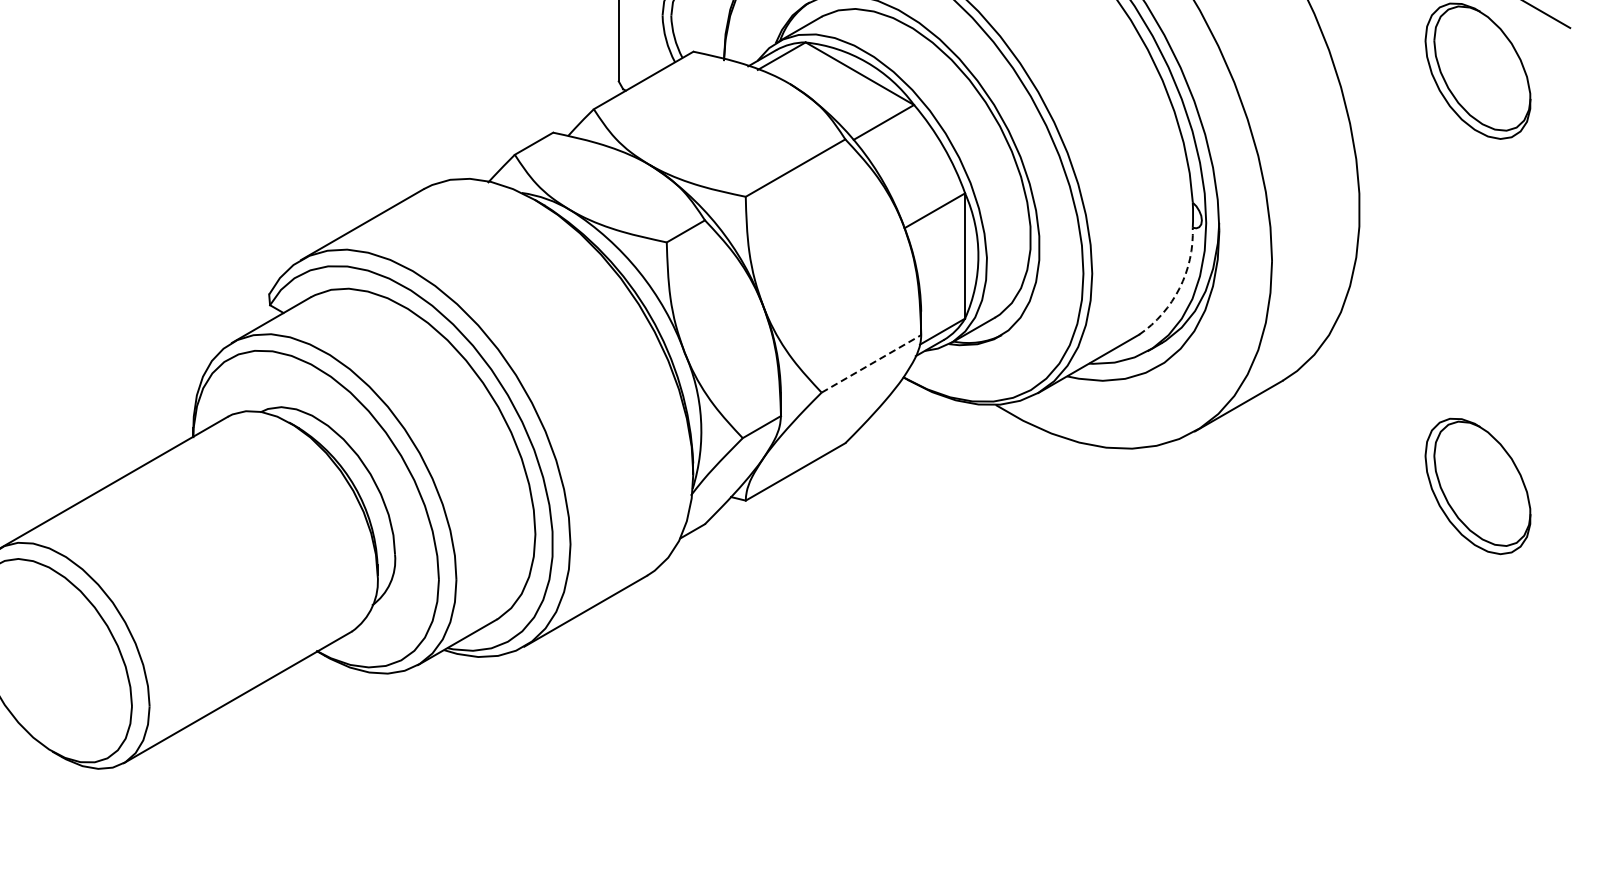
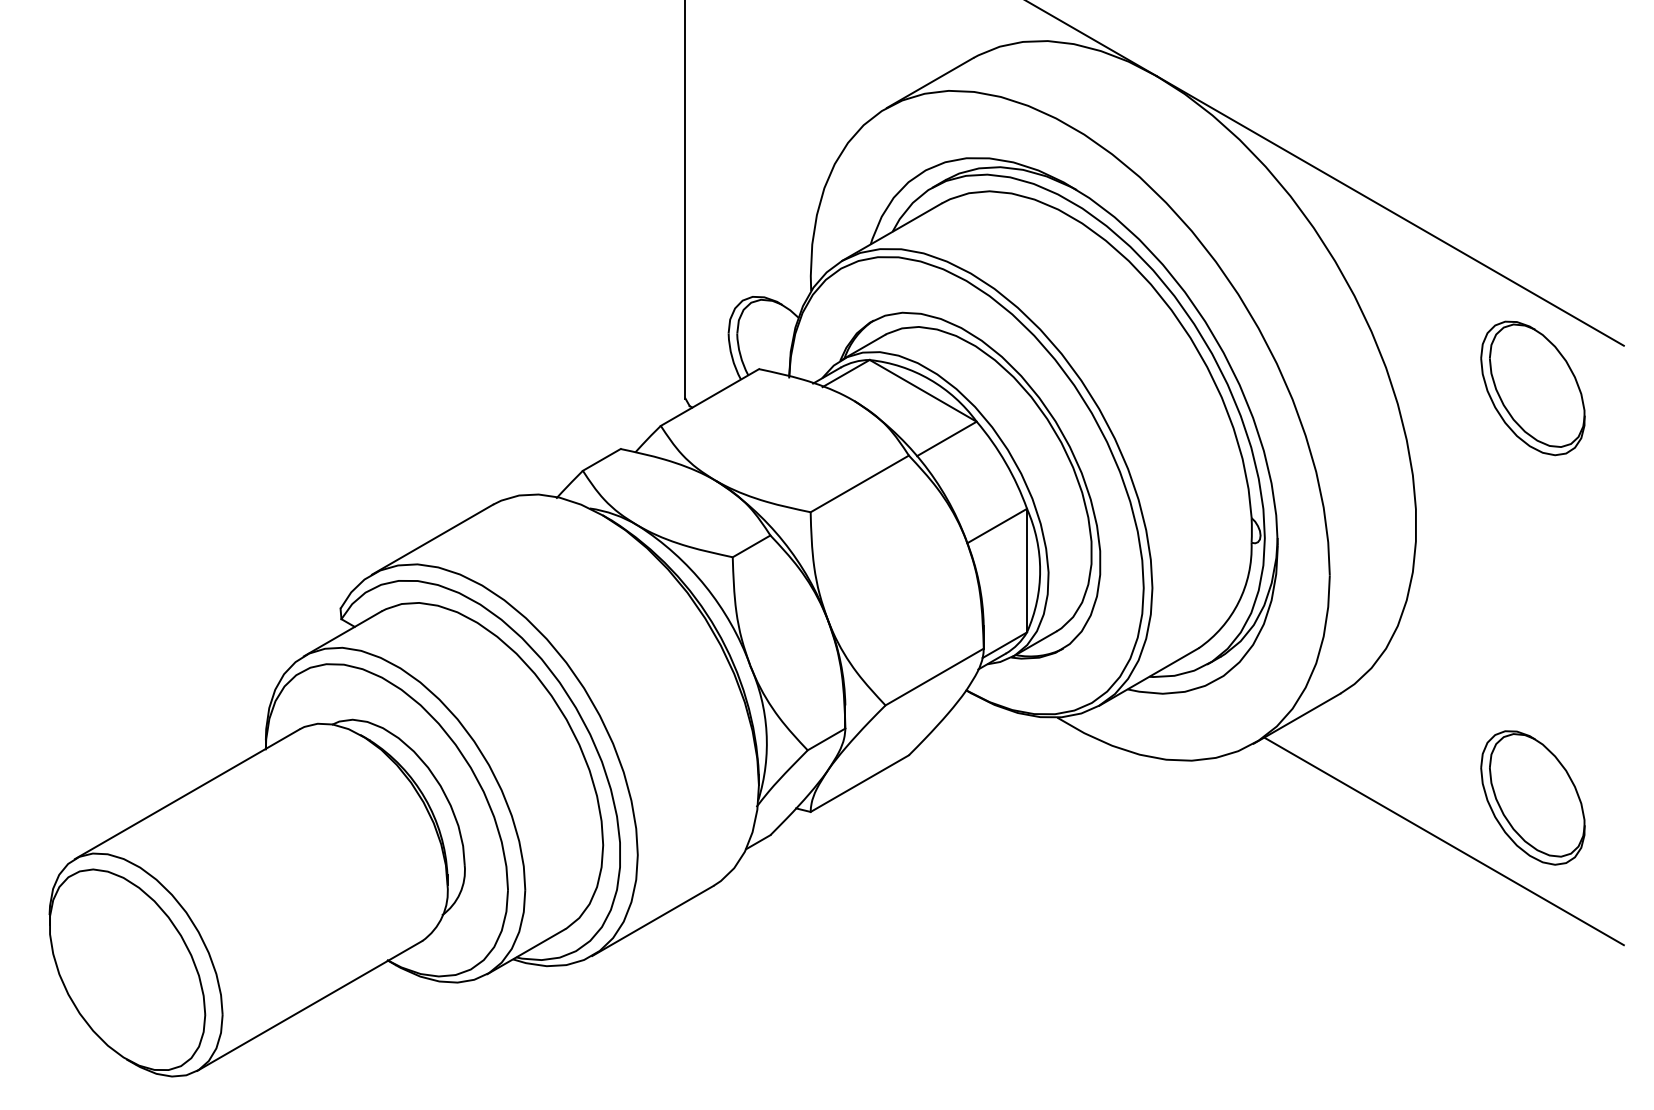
arc: (1179, 288) -> (1238, 602), dashed -> solid
line: (871, 364) -> (934, 677), dashed -> solid
line: (1387, 530) -> (1443, 841), added

